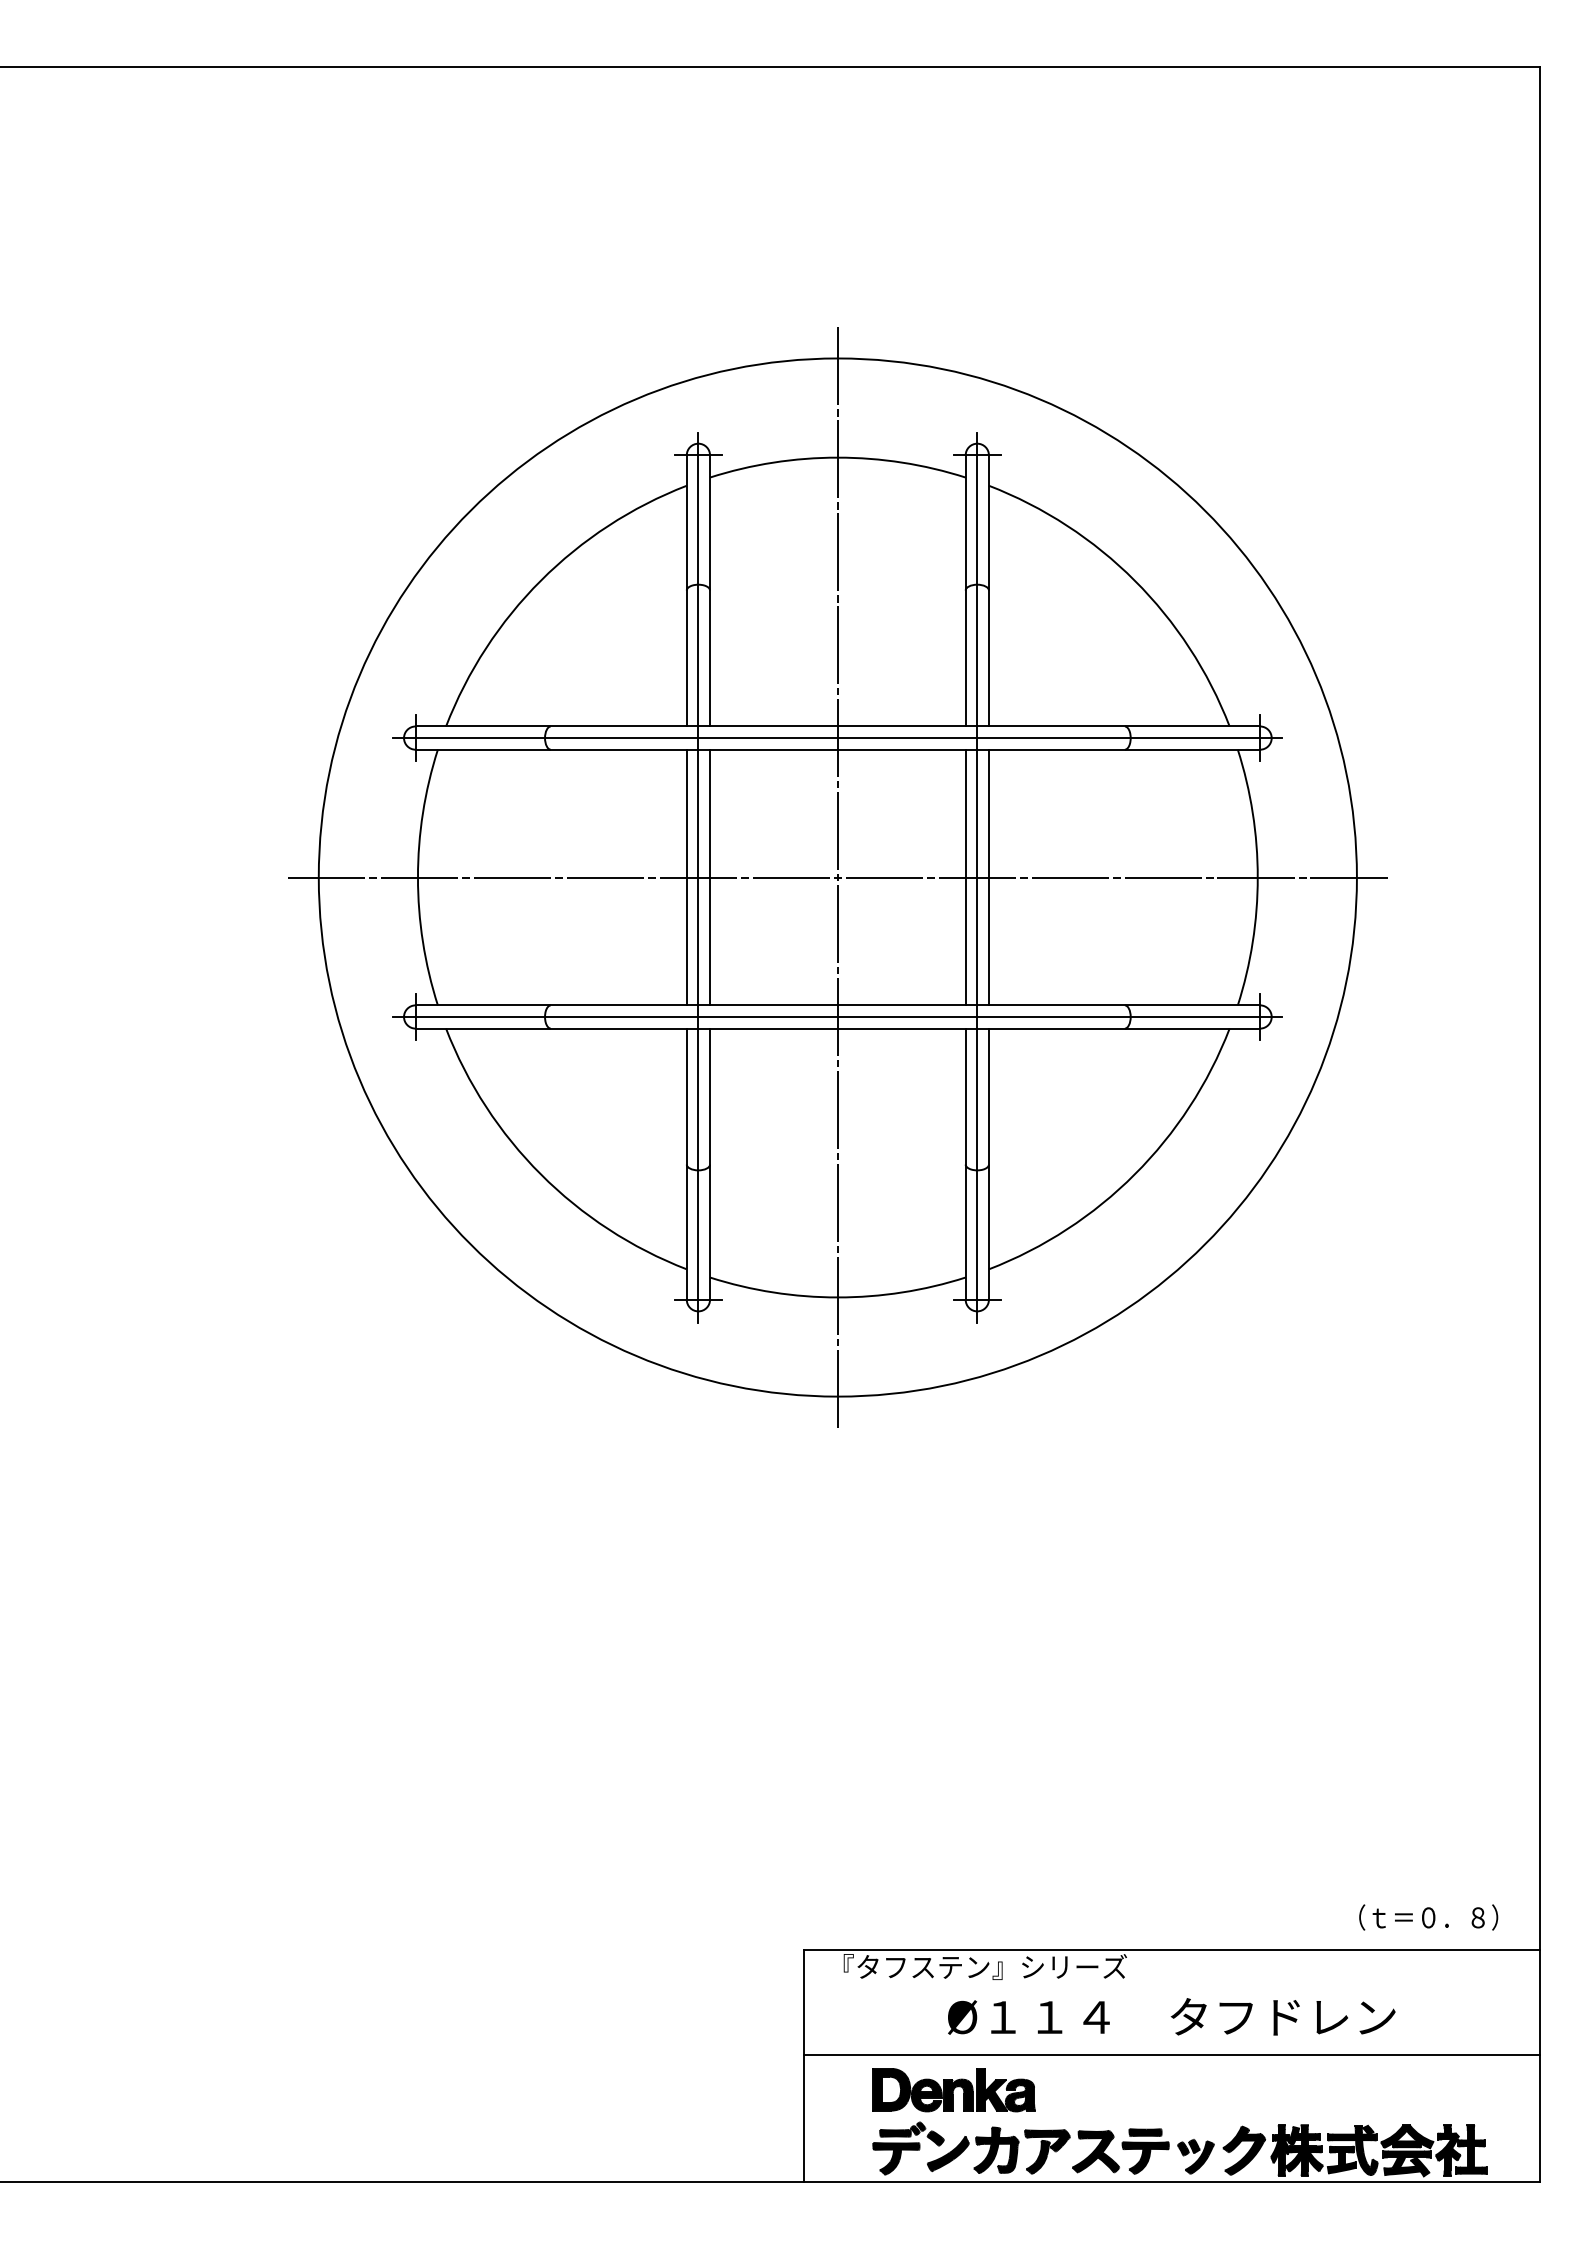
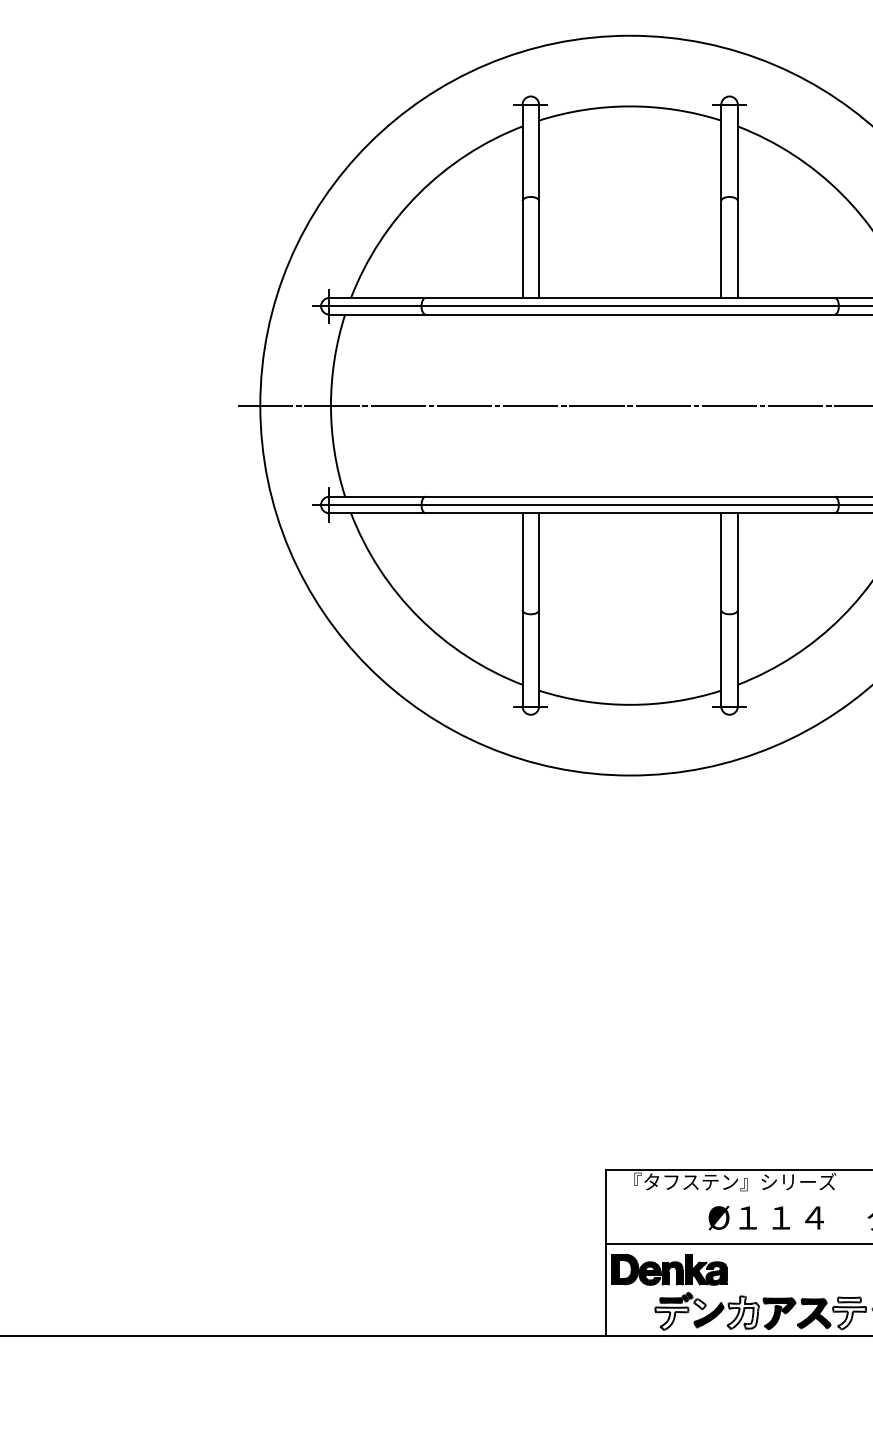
line: (686, 877) -> (522, 405), removed
line: (698, 877) -> (530, 405), removed
line: (710, 877) -> (539, 405), removed
line: (837, 877) -> (629, 405), removed
line: (965, 877) -> (721, 405), removed
line: (977, 877) -> (729, 405), removed
line: (988, 877) -> (737, 405), removed
part: (953, 2090) -> (669, 1269), moved
fill: (1145, 2132) -> (849, 1299), removed
fill: (935, 2138) -> (699, 1304), removed
fill: (995, 2150) -> (742, 1312), removed
fill: (1145, 2157) -> (849, 1317), removed
fill: (896, 2158) -> (671, 1318), removed

